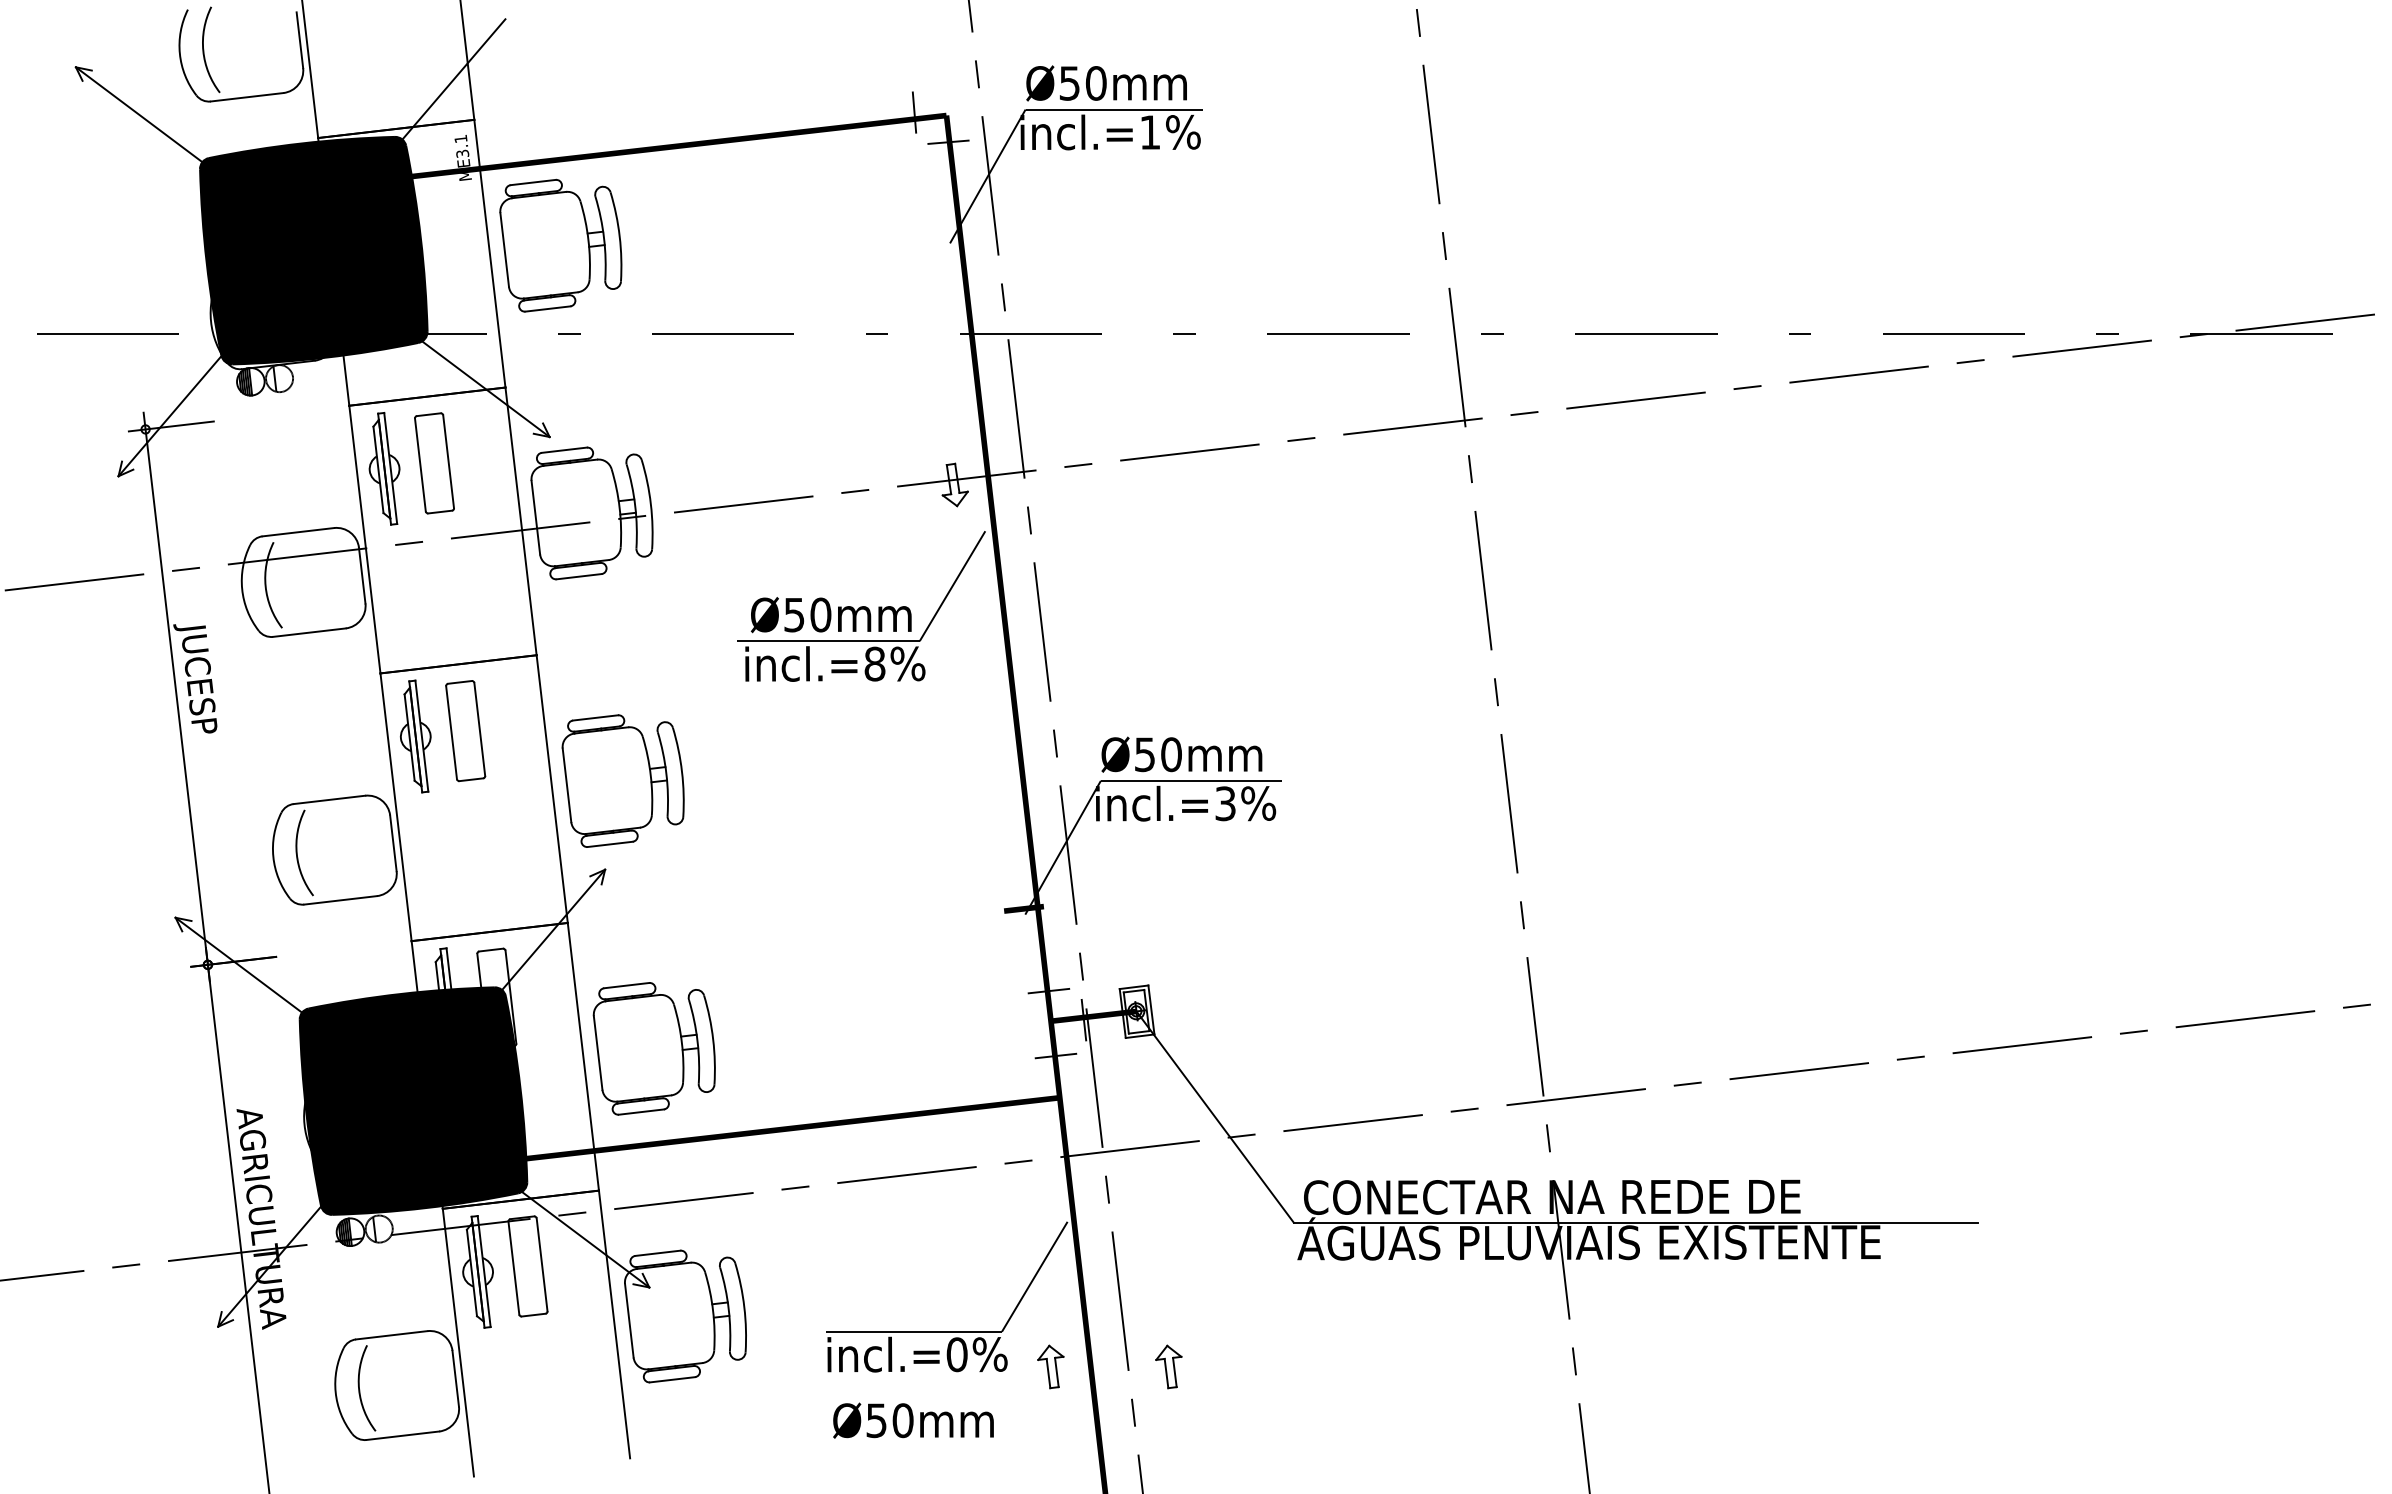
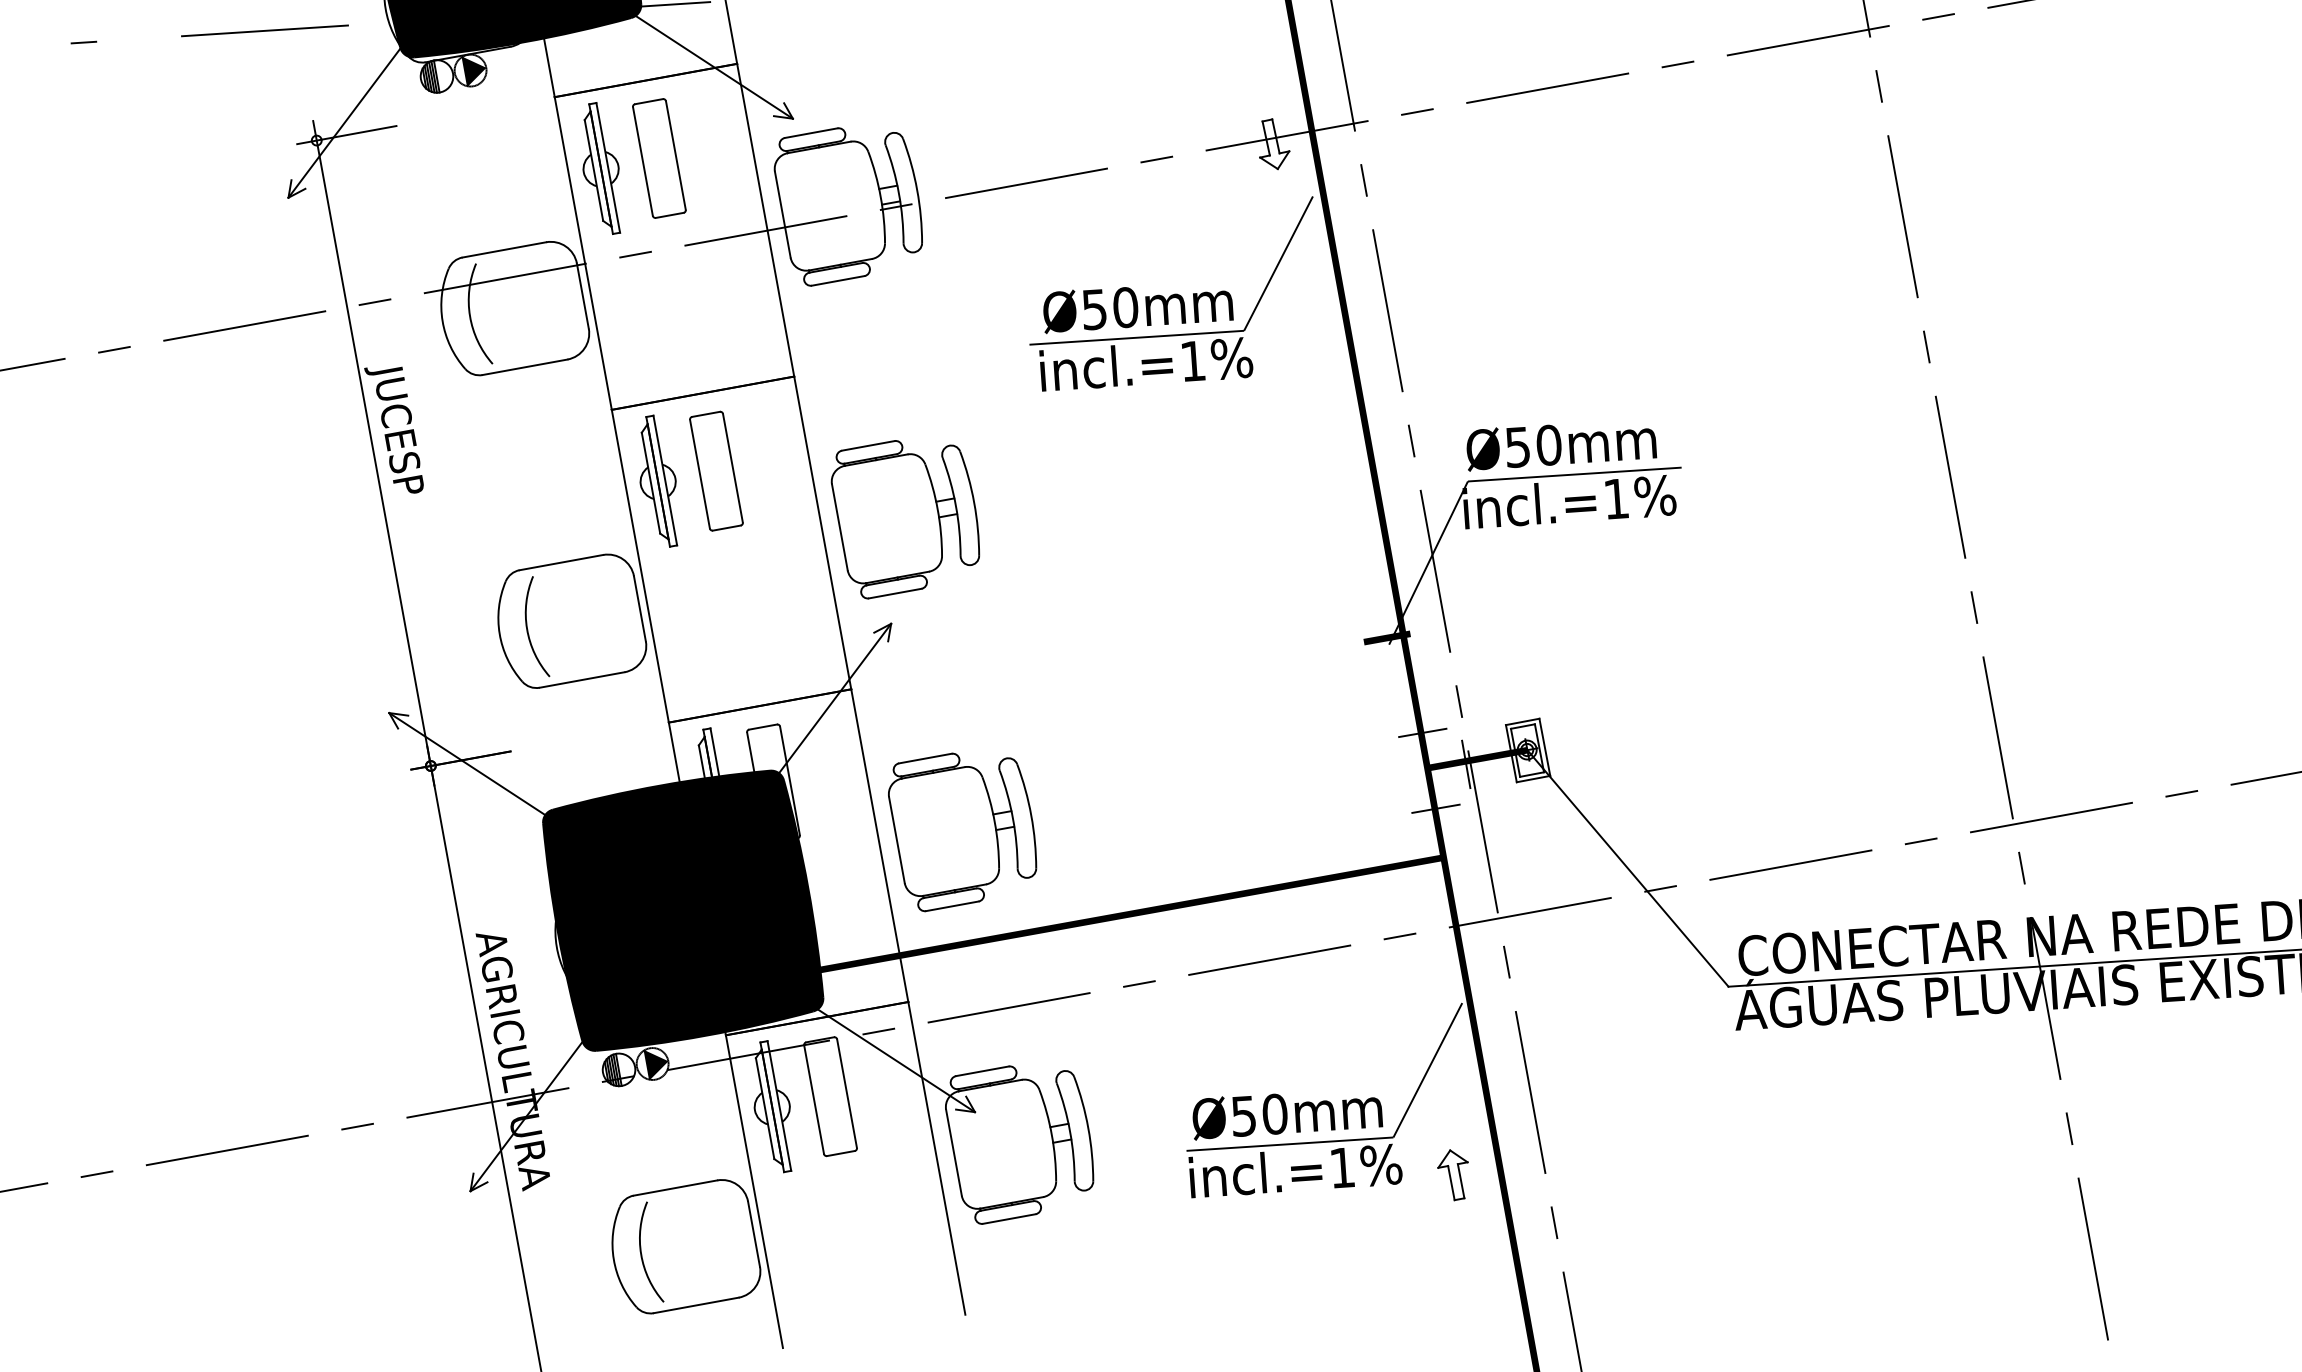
fill: (283, 378) -> (475, 70), added
text: (874, 663) -> (1192, 360), incl.=8%%% -> incl.=1%%%
text: (1225, 803) -> (1616, 498), incl.=3%%% -> incl.=1%%%
fill: (382, 1229) -> (656, 1064), added
text: (956, 1354) -> (1341, 1167), incl.=0%%% -> incl.=1%%%
part: (1168, 1366) -> (1592, 1165), removed
text: (913, 1420) -> (1287, 1113), moved

